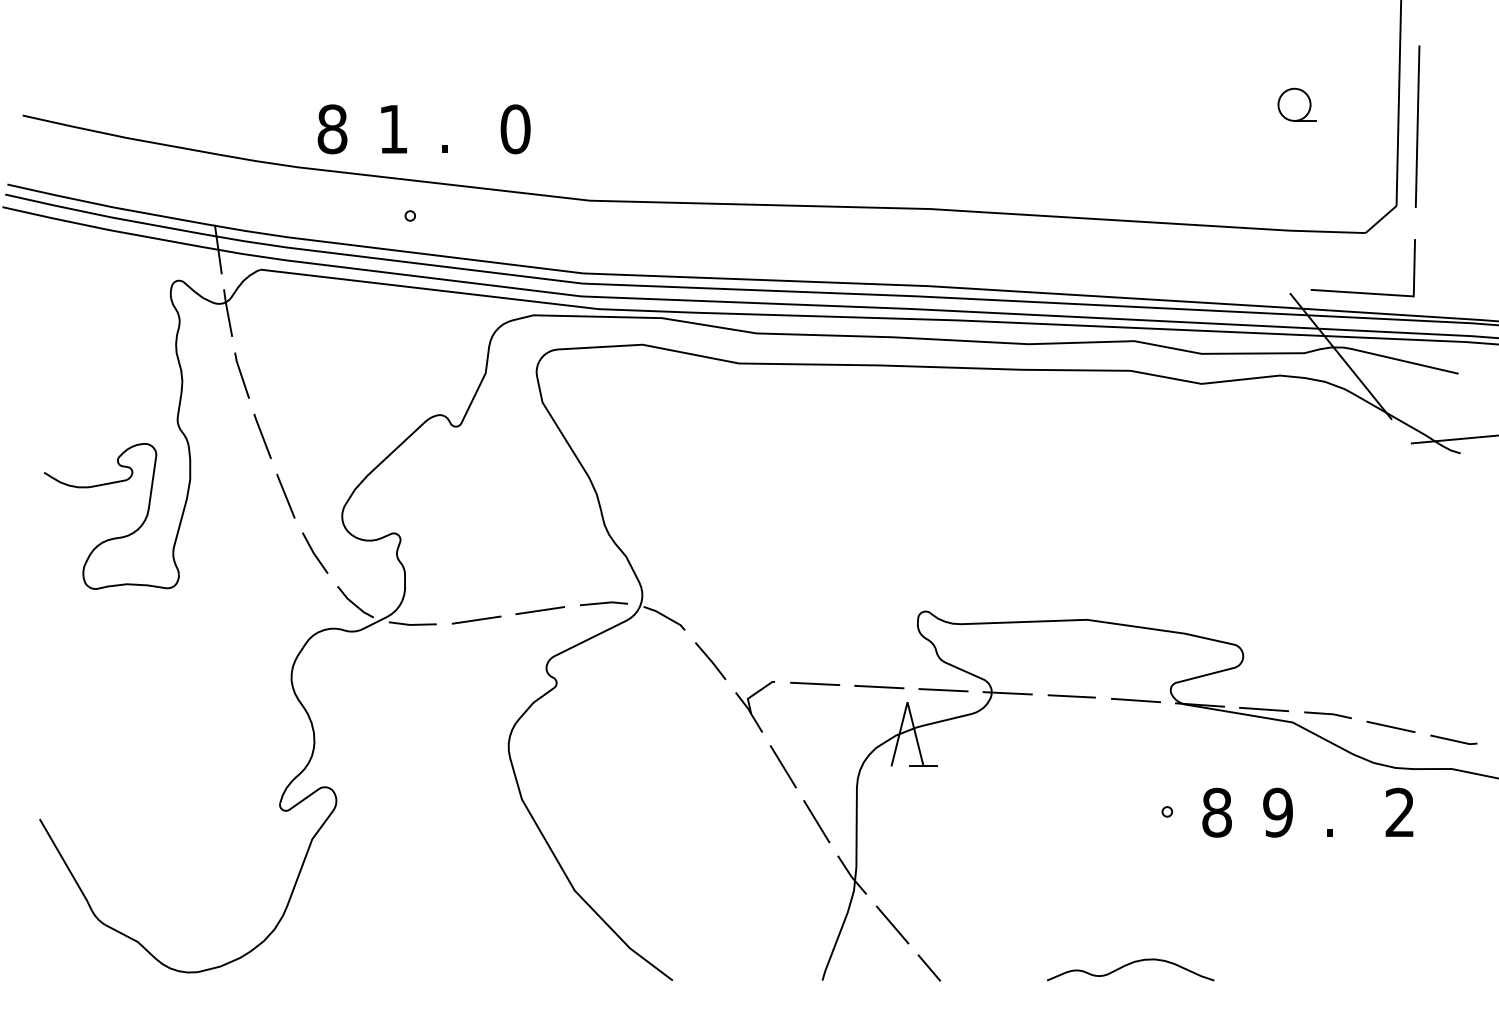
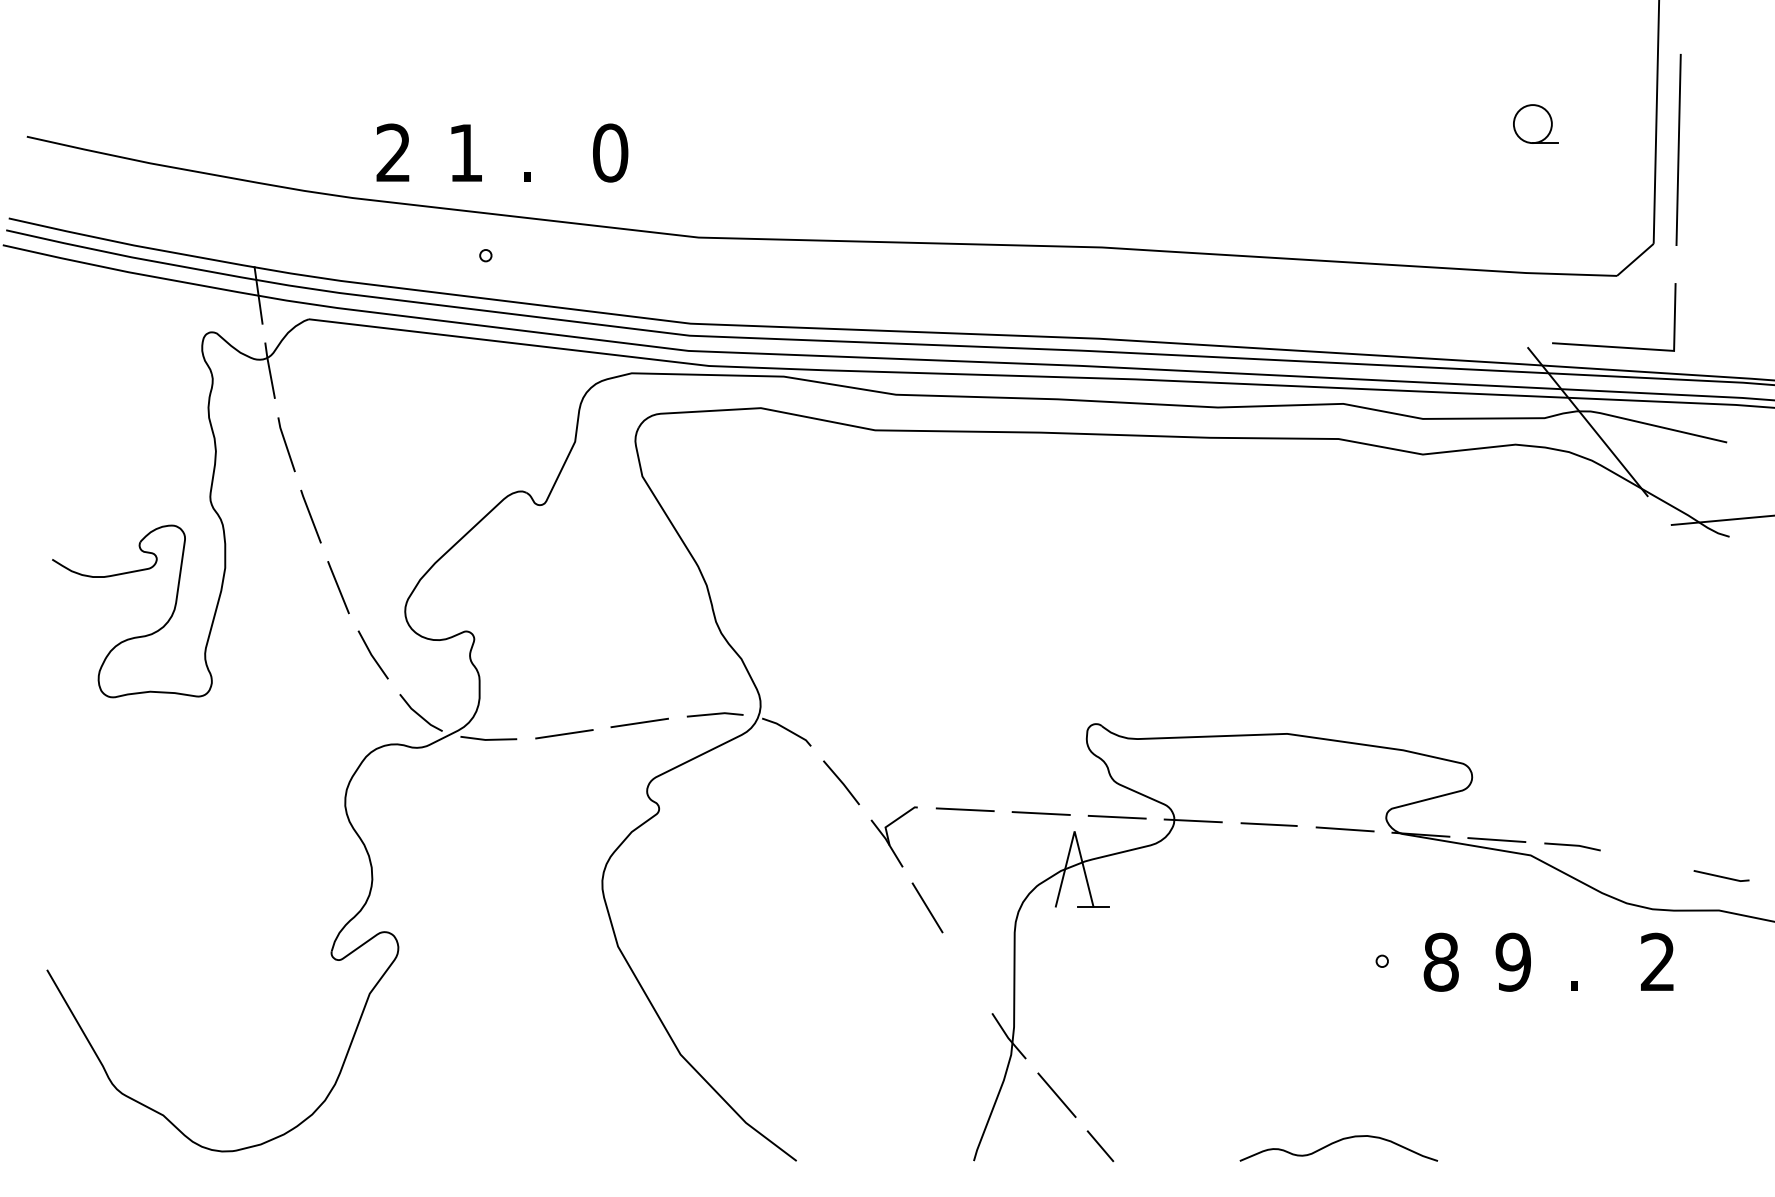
text: (332, 128) -> (393, 152), 8 -> 2
line: (1390, 726) -> (1646, 860), removed
line: (816, 821) -> (966, 972), removed

